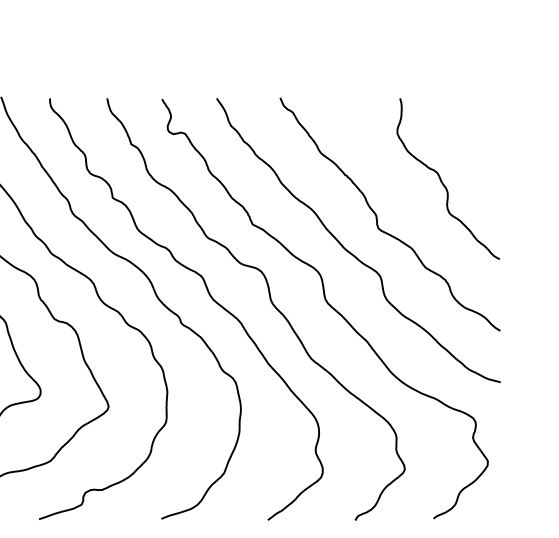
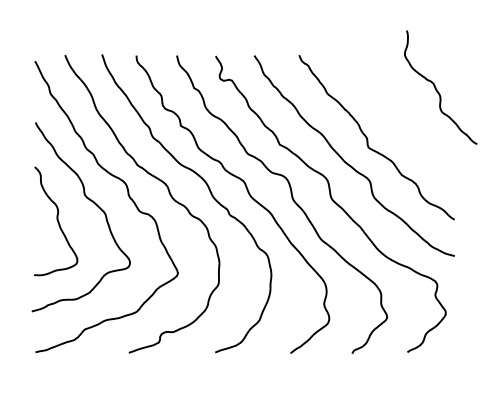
curve: (443, 181) -> (437, 89), moved

